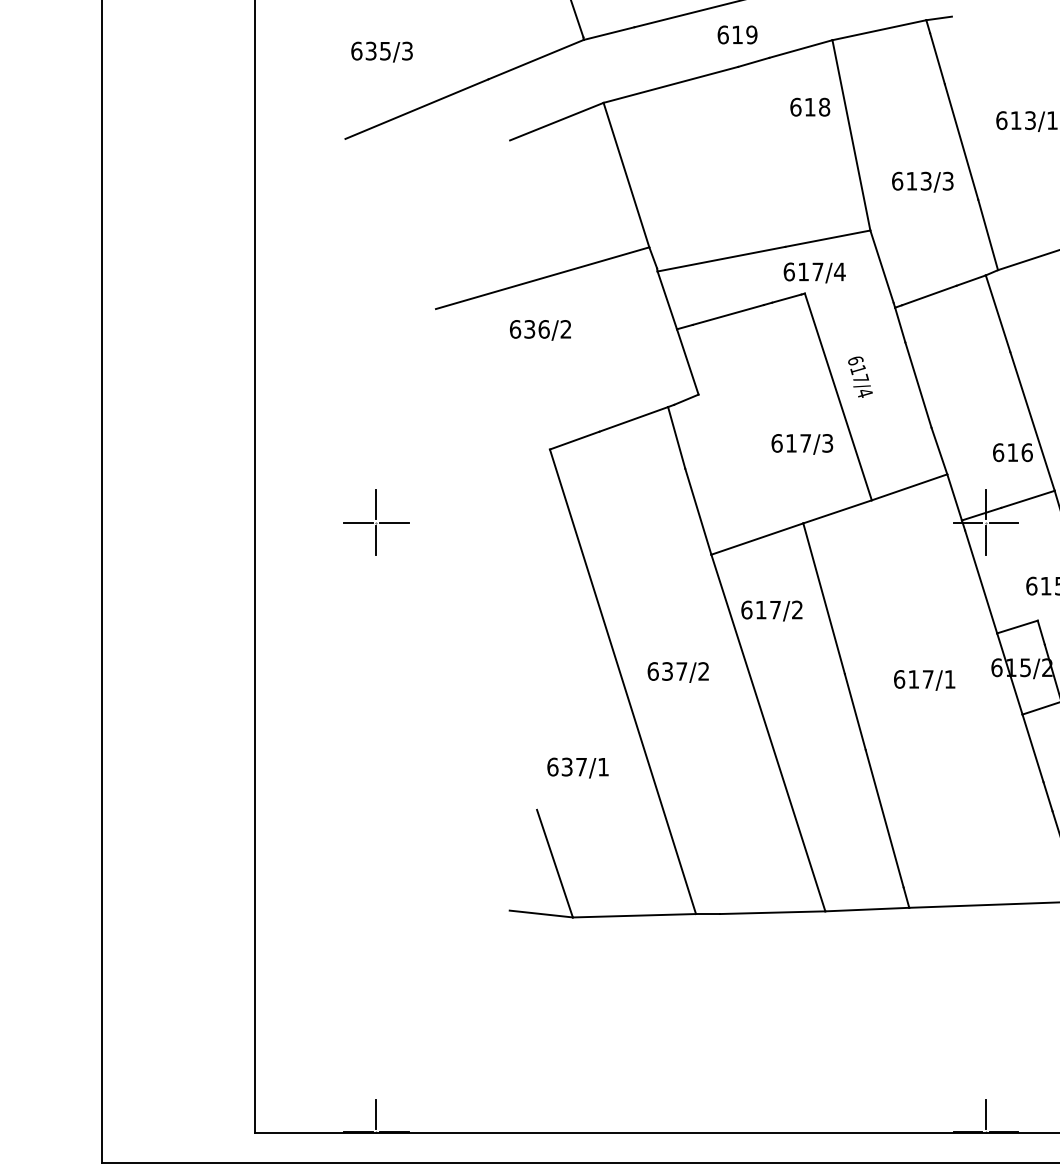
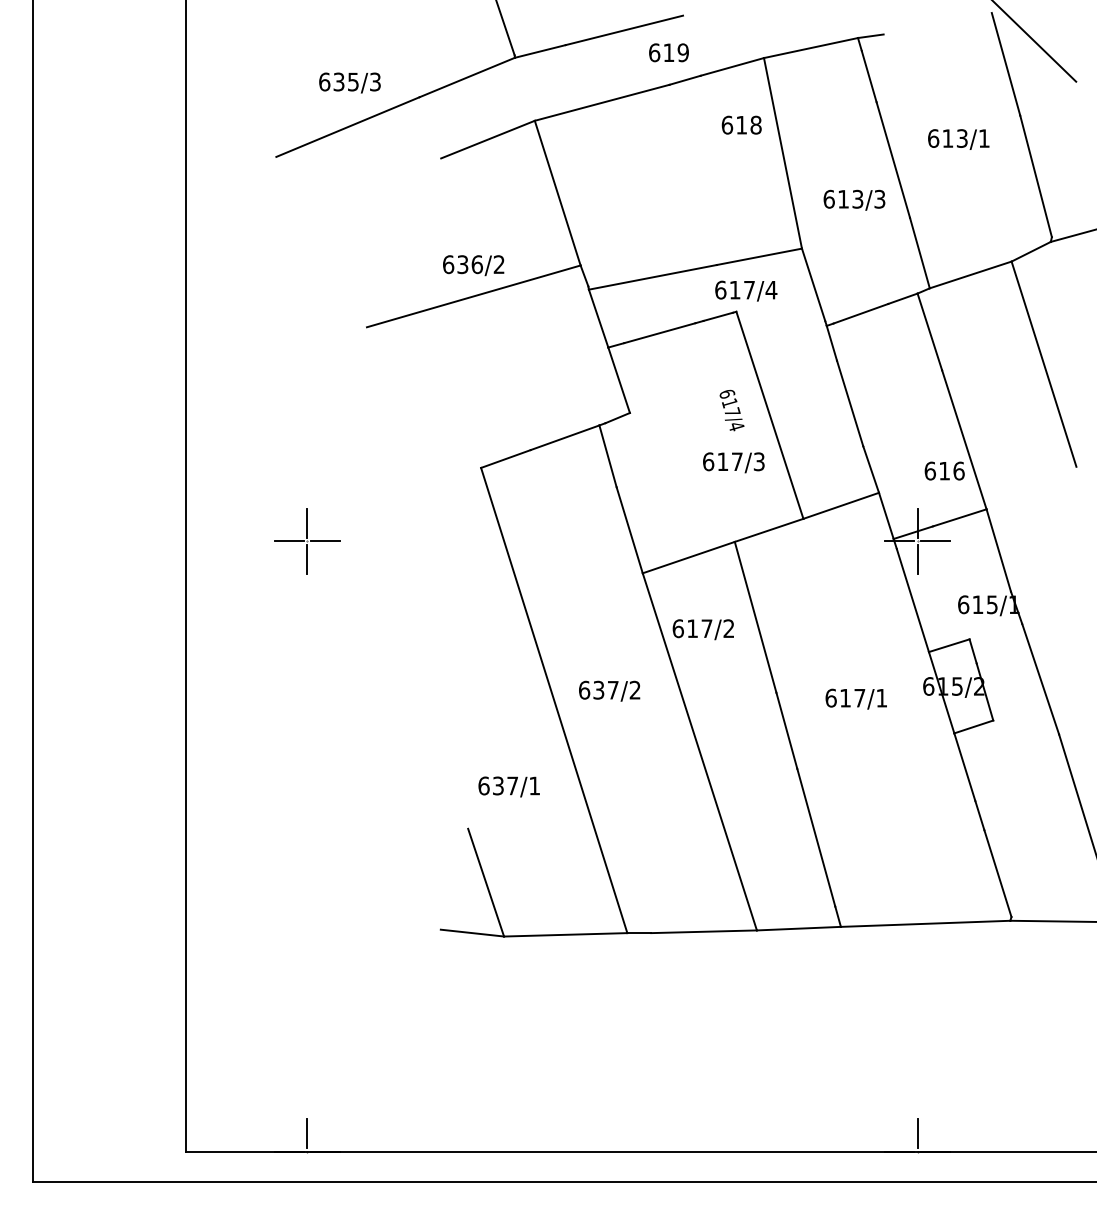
text: (381, 51) -> (349, 82), moved
text: (540, 330) -> (473, 265), moved
text: (859, 377) -> (731, 410), moved

